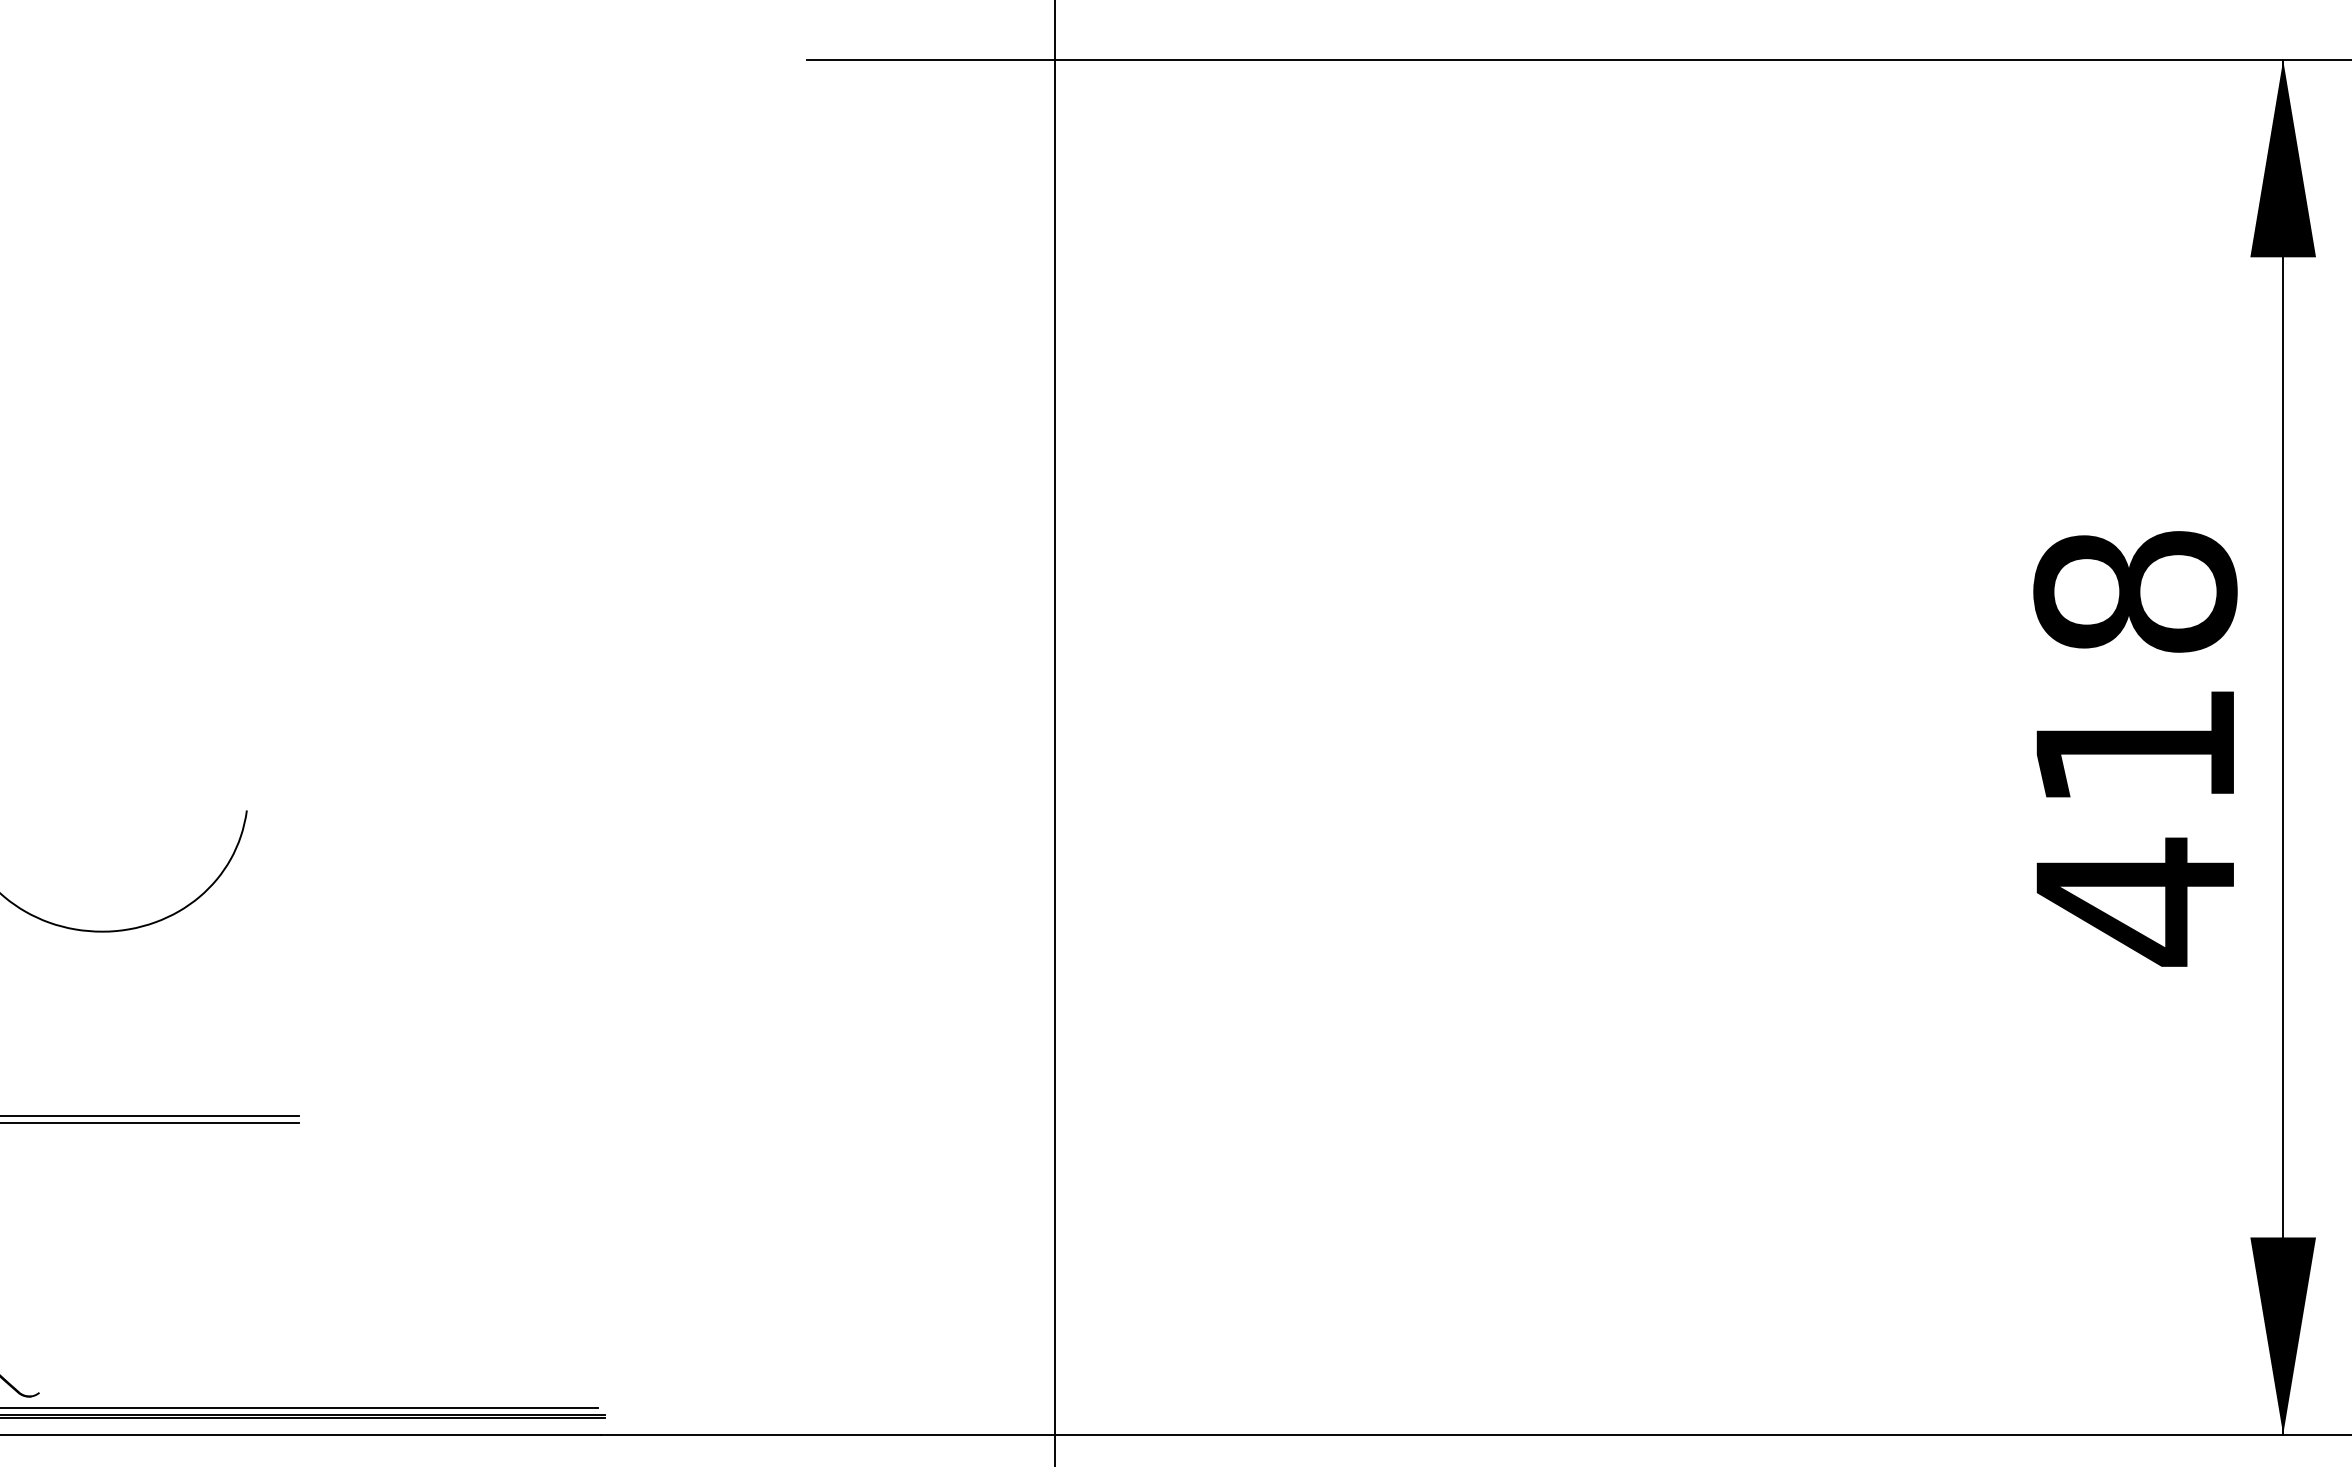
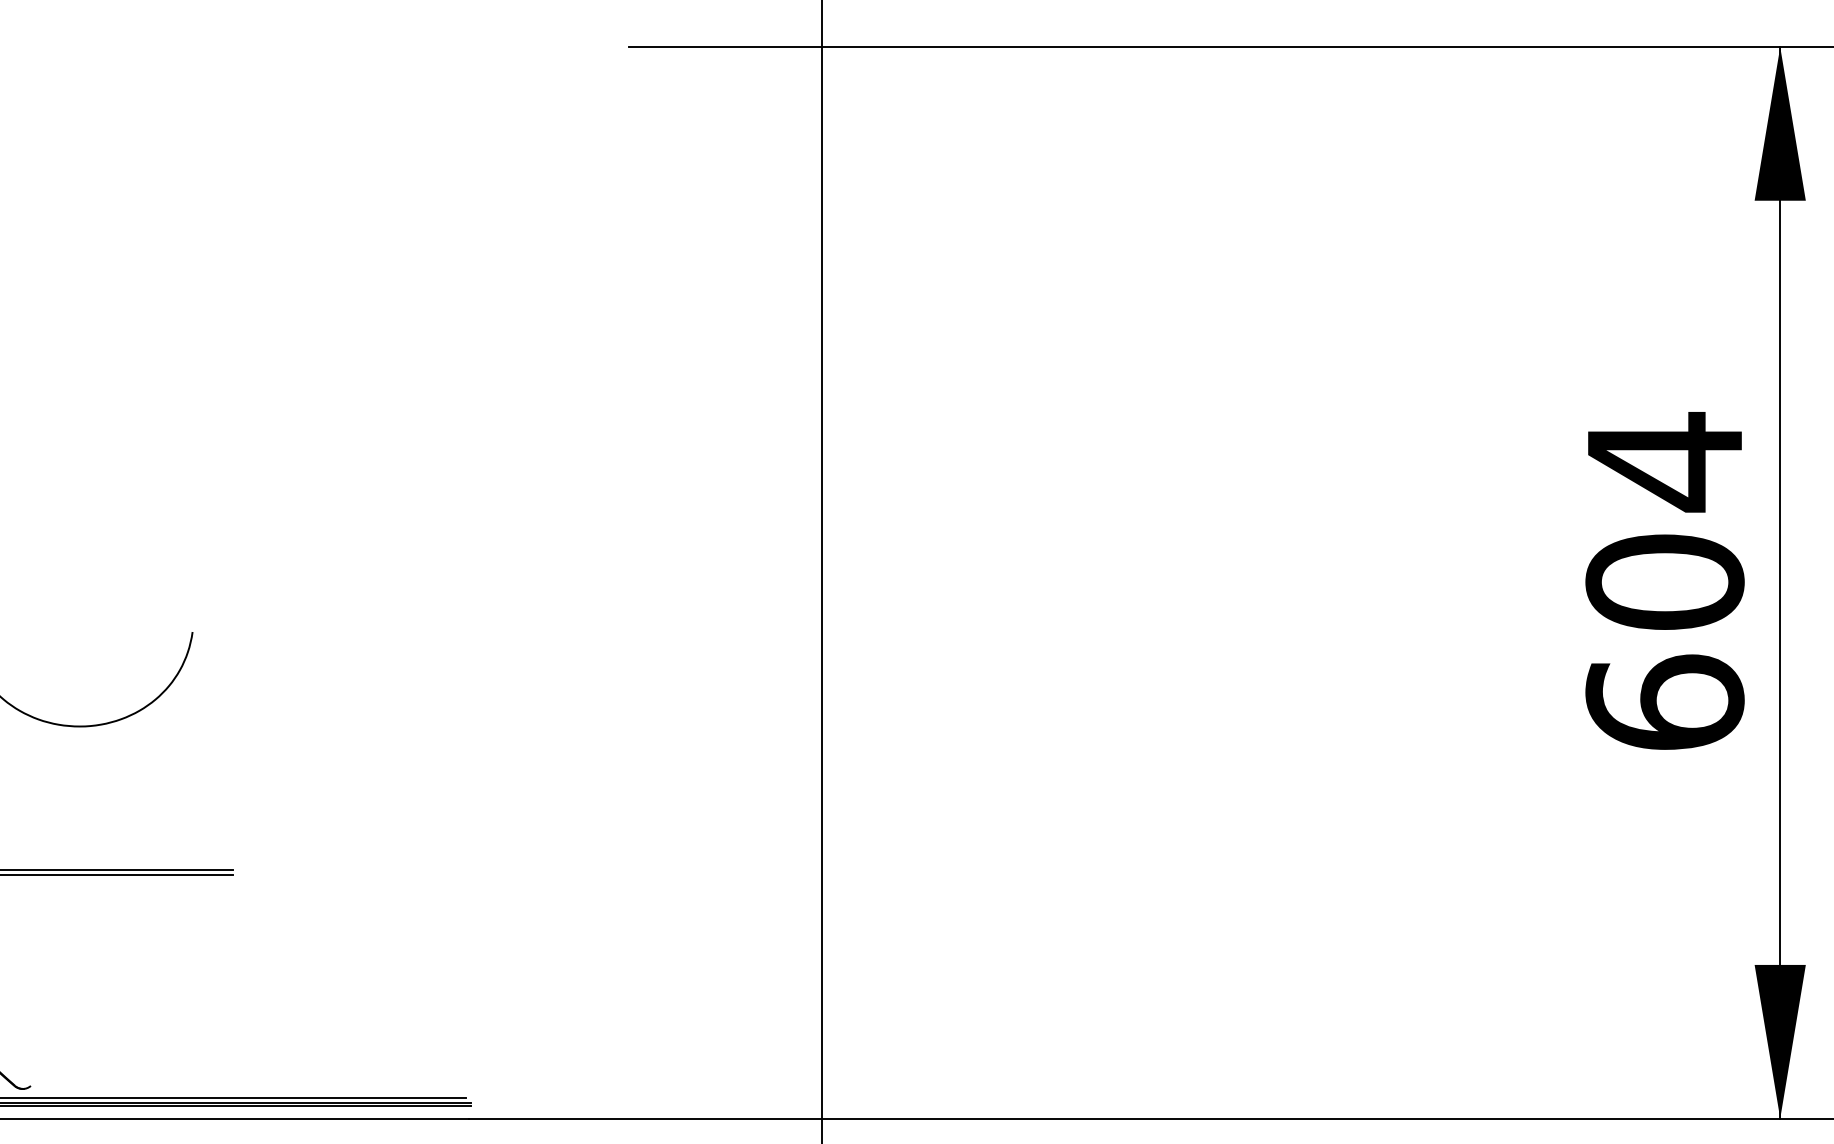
text: (2134, 746) -> (1664, 582), 418 -> 604

